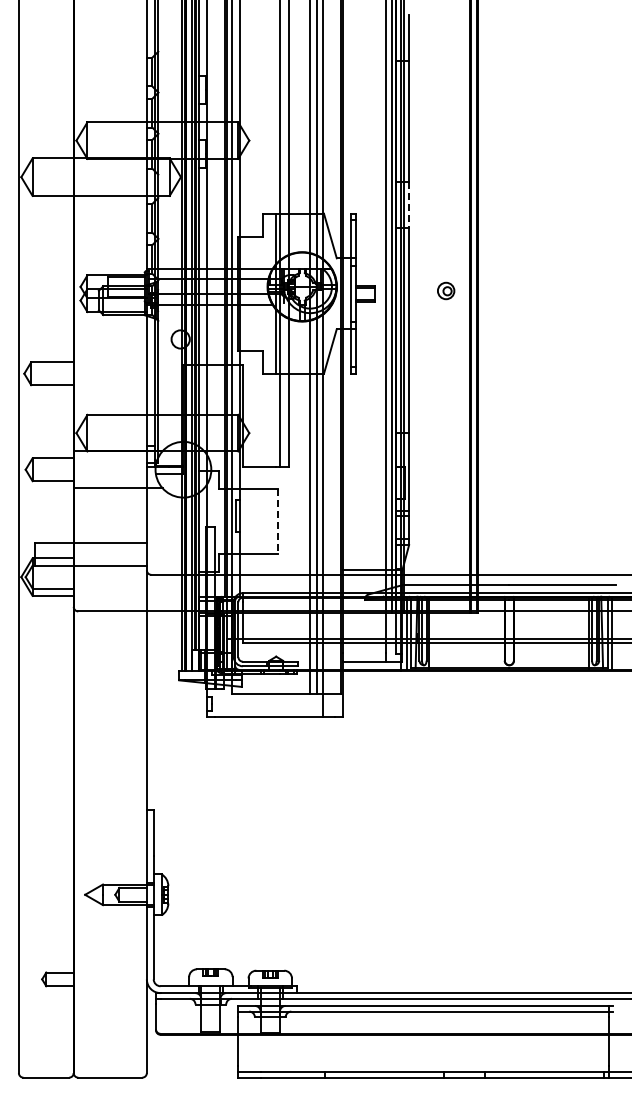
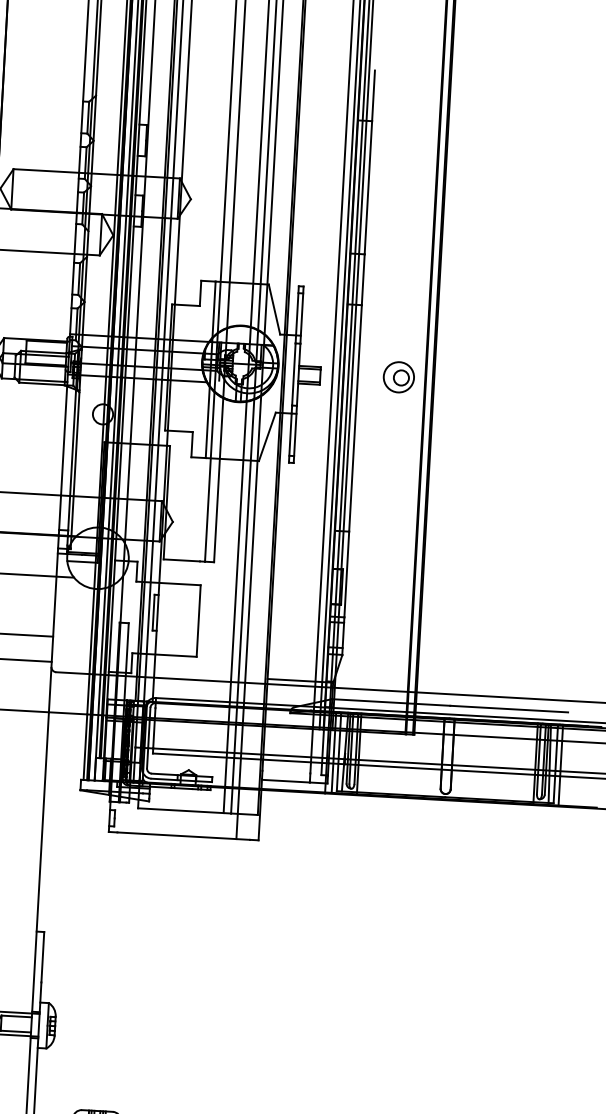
line: (409, 205) -> (363, 280), dashed -> solid
part: (445, 290) -> (398, 376), size x1.67
line: (277, 521) -> (198, 621), dashed -> solid

